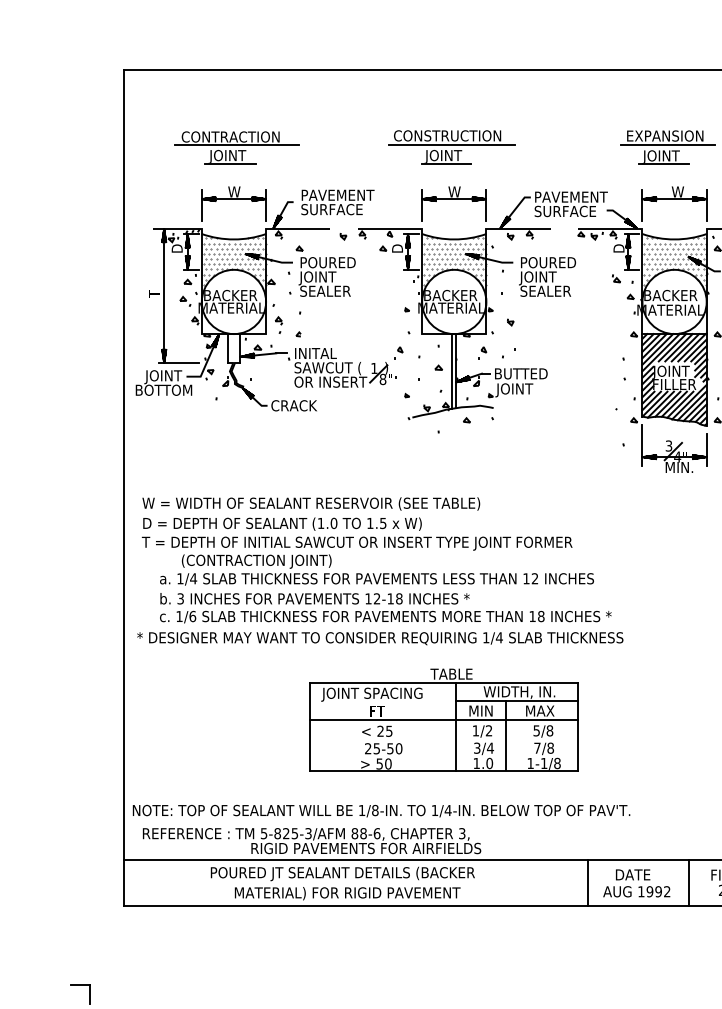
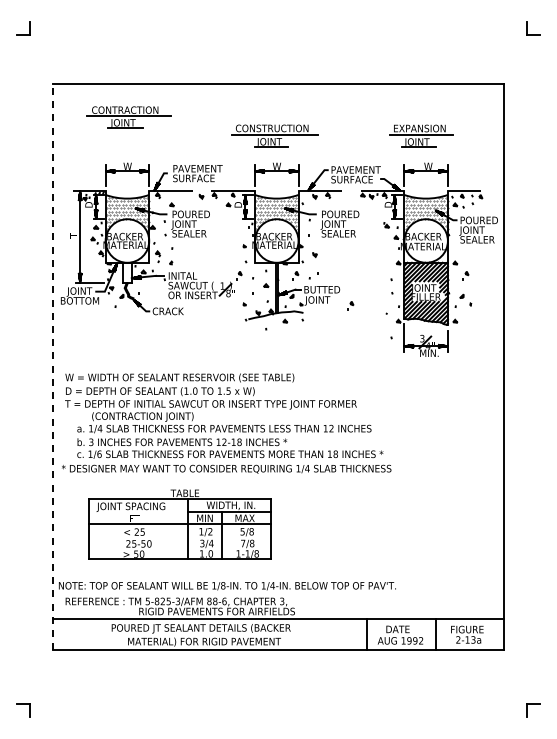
part: (235, 147) -> (128, 117), moved
part: (563, 397) -> (350, 305), added
line: (123, 487) -> (52, 366), solid -> dashed
part: (443, 720) -> (179, 524), moved

